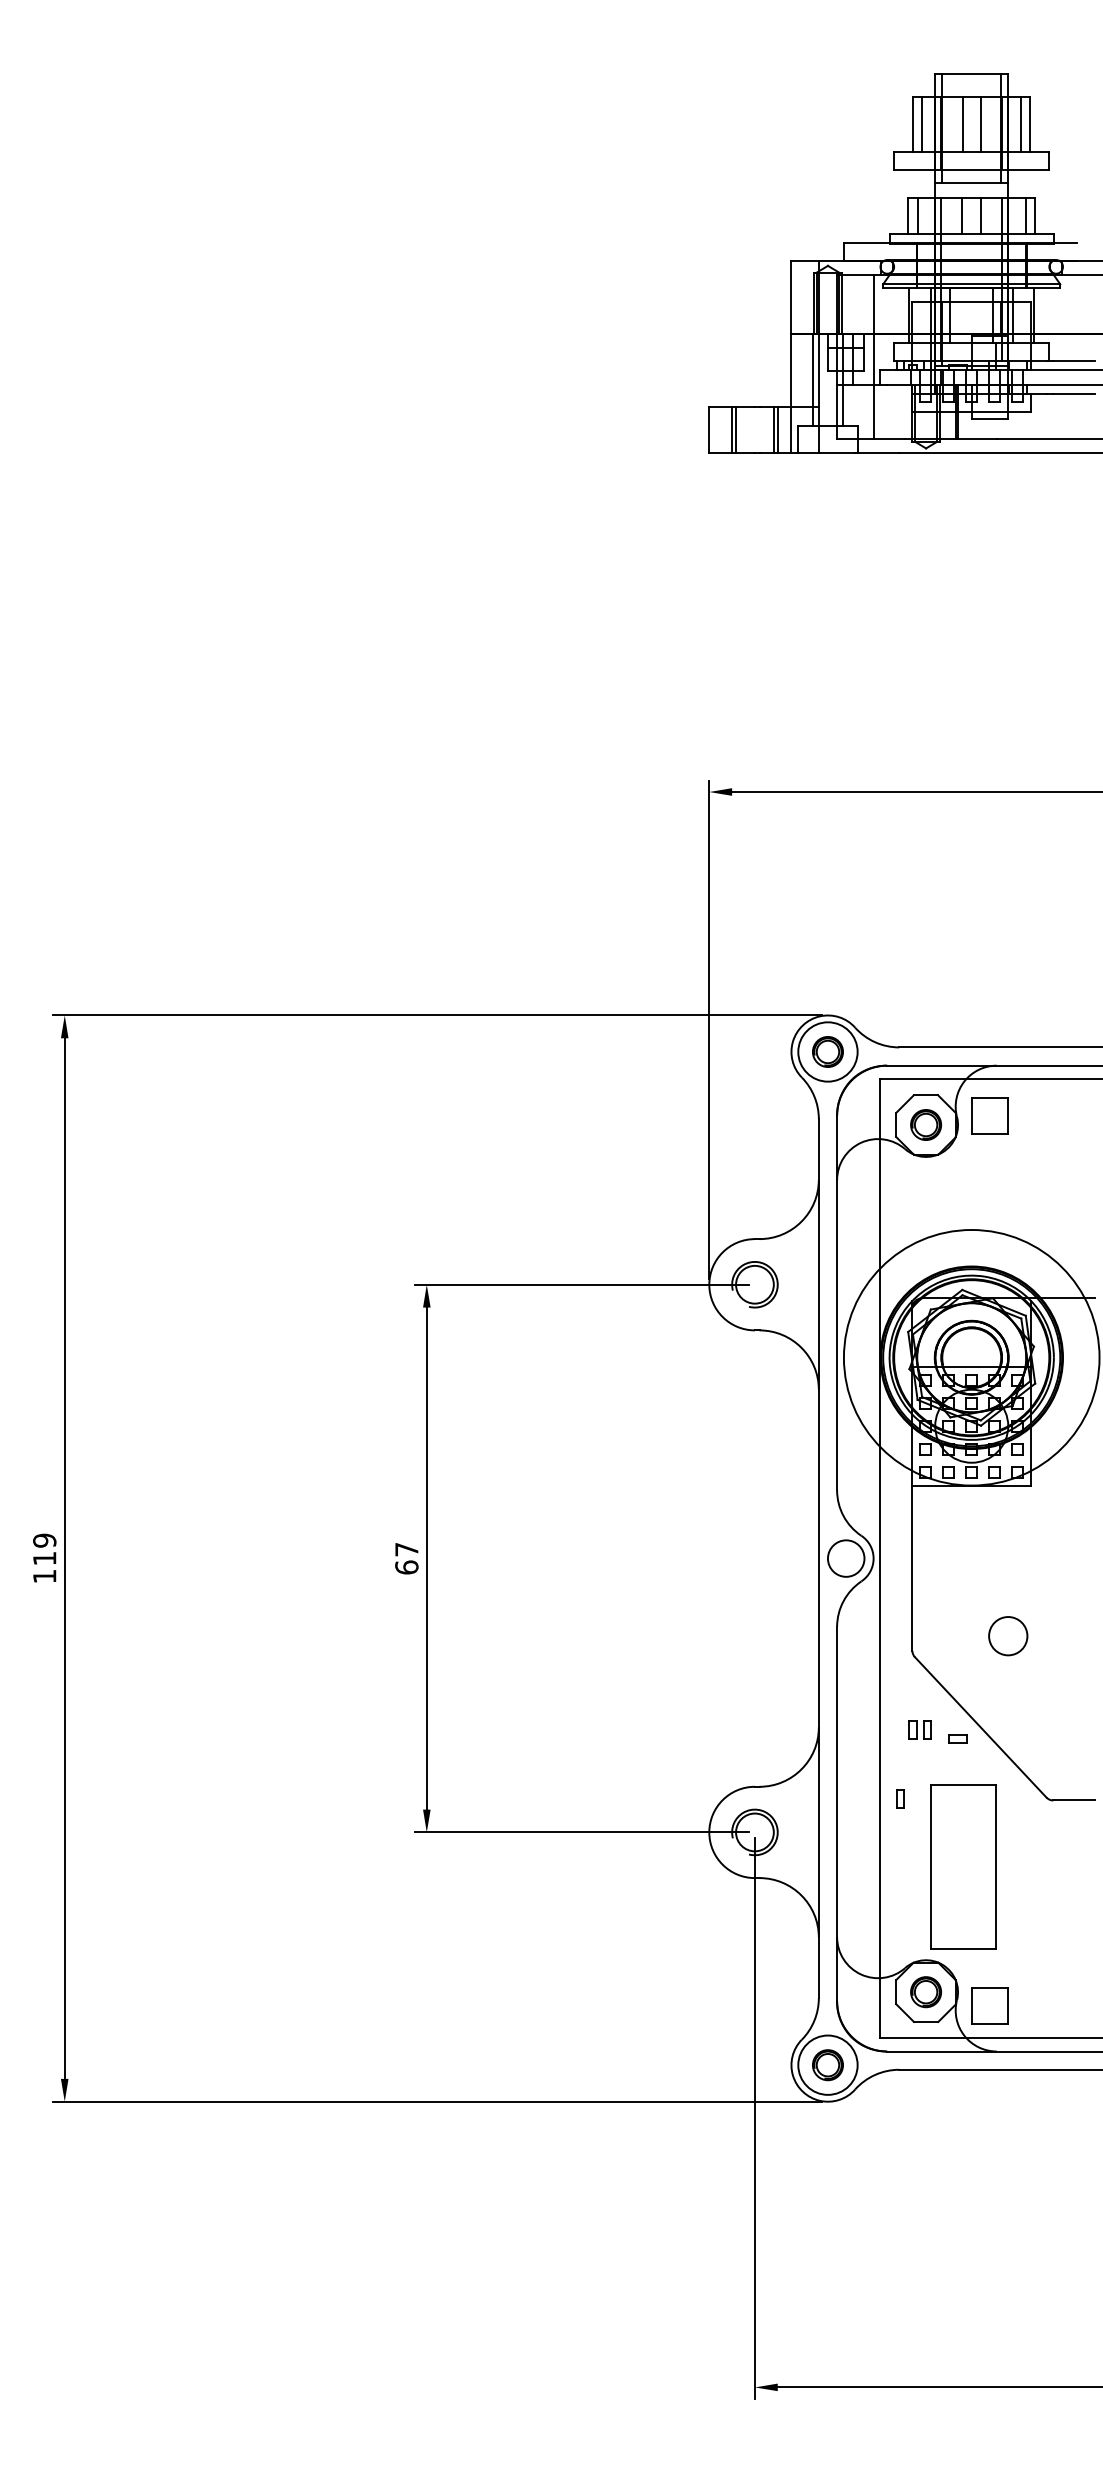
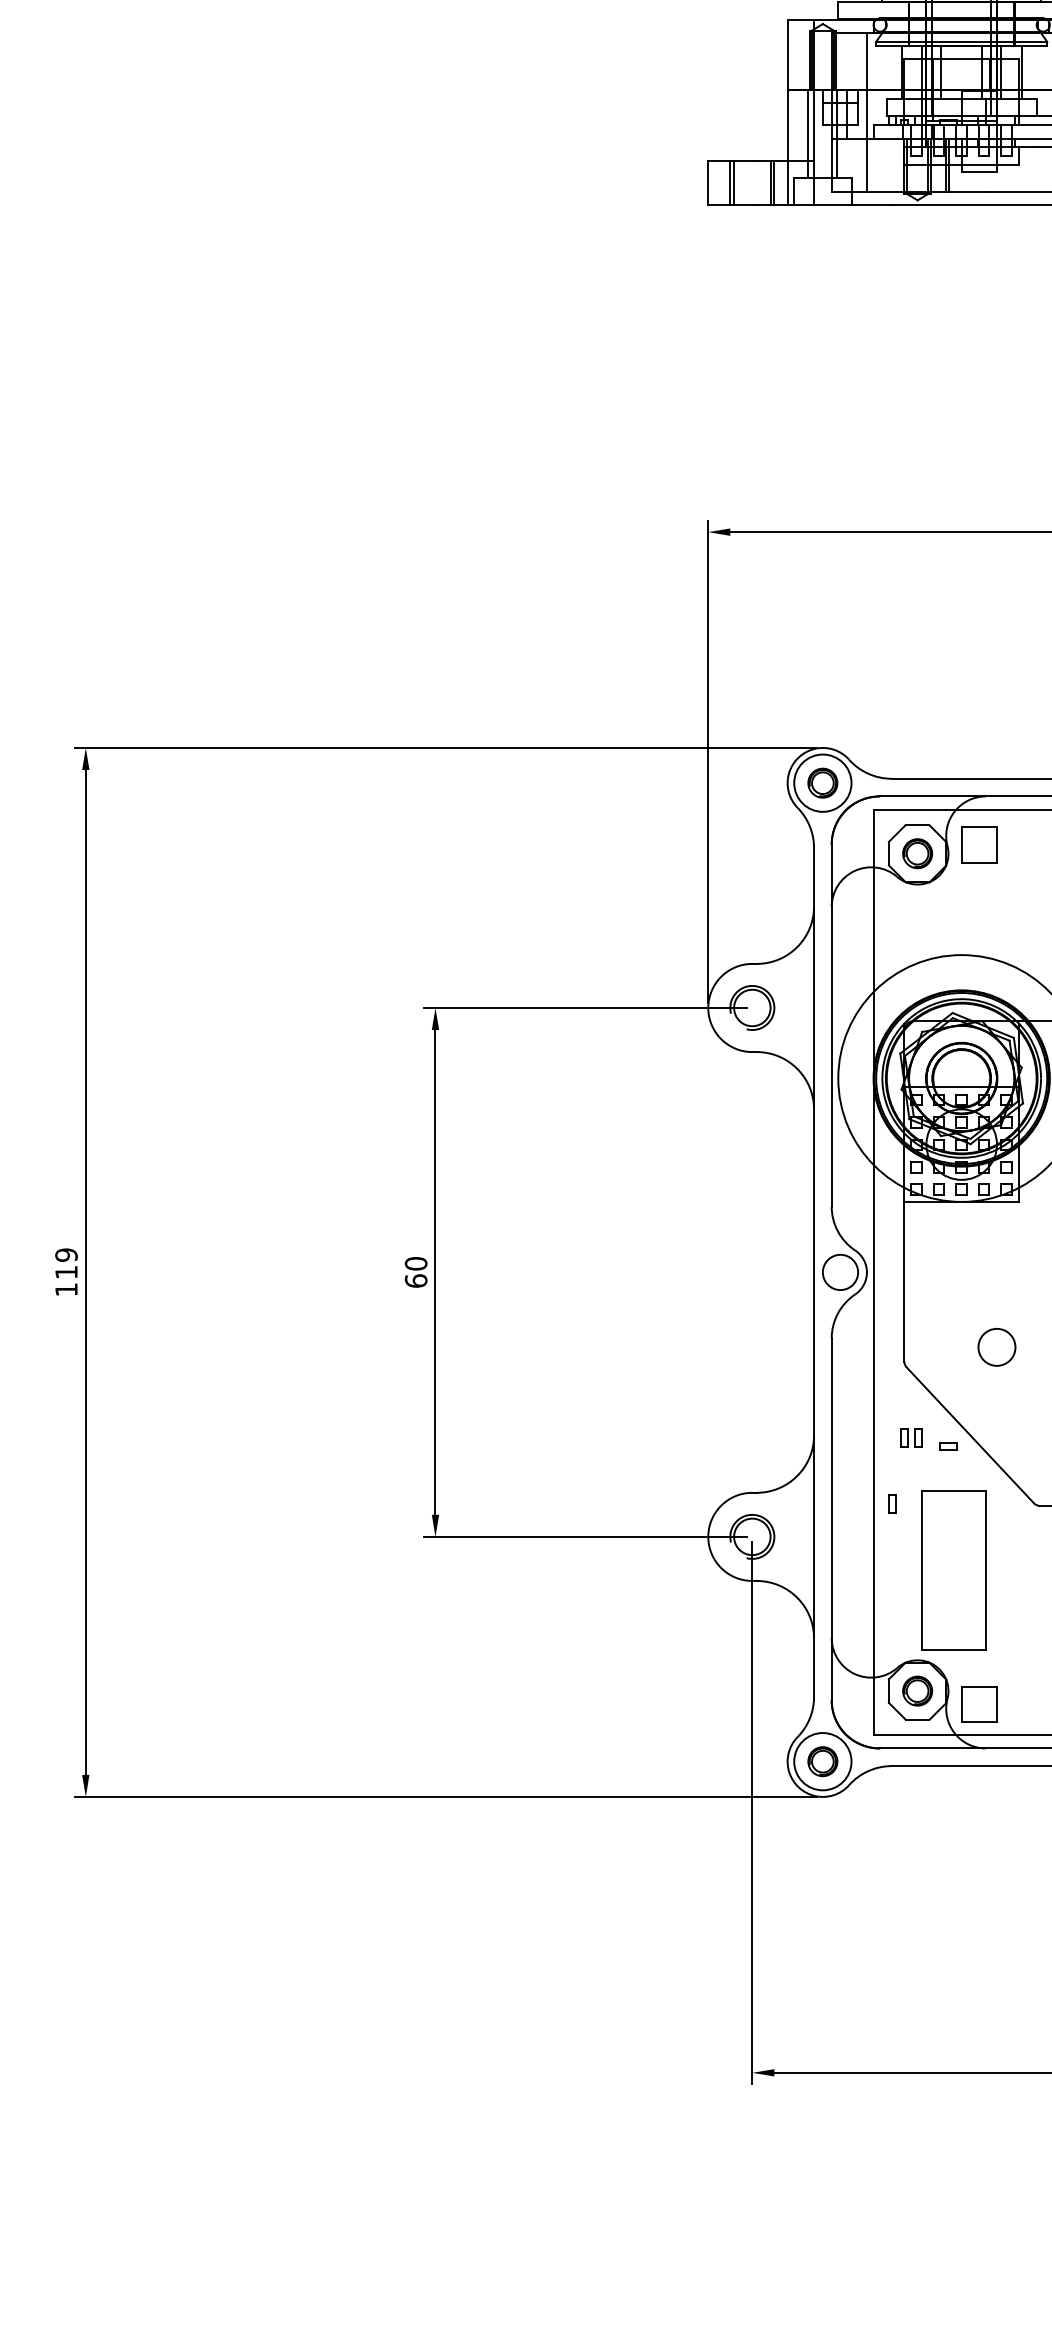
text: (406, 1549) -> (415, 1263), 67 -> 60

